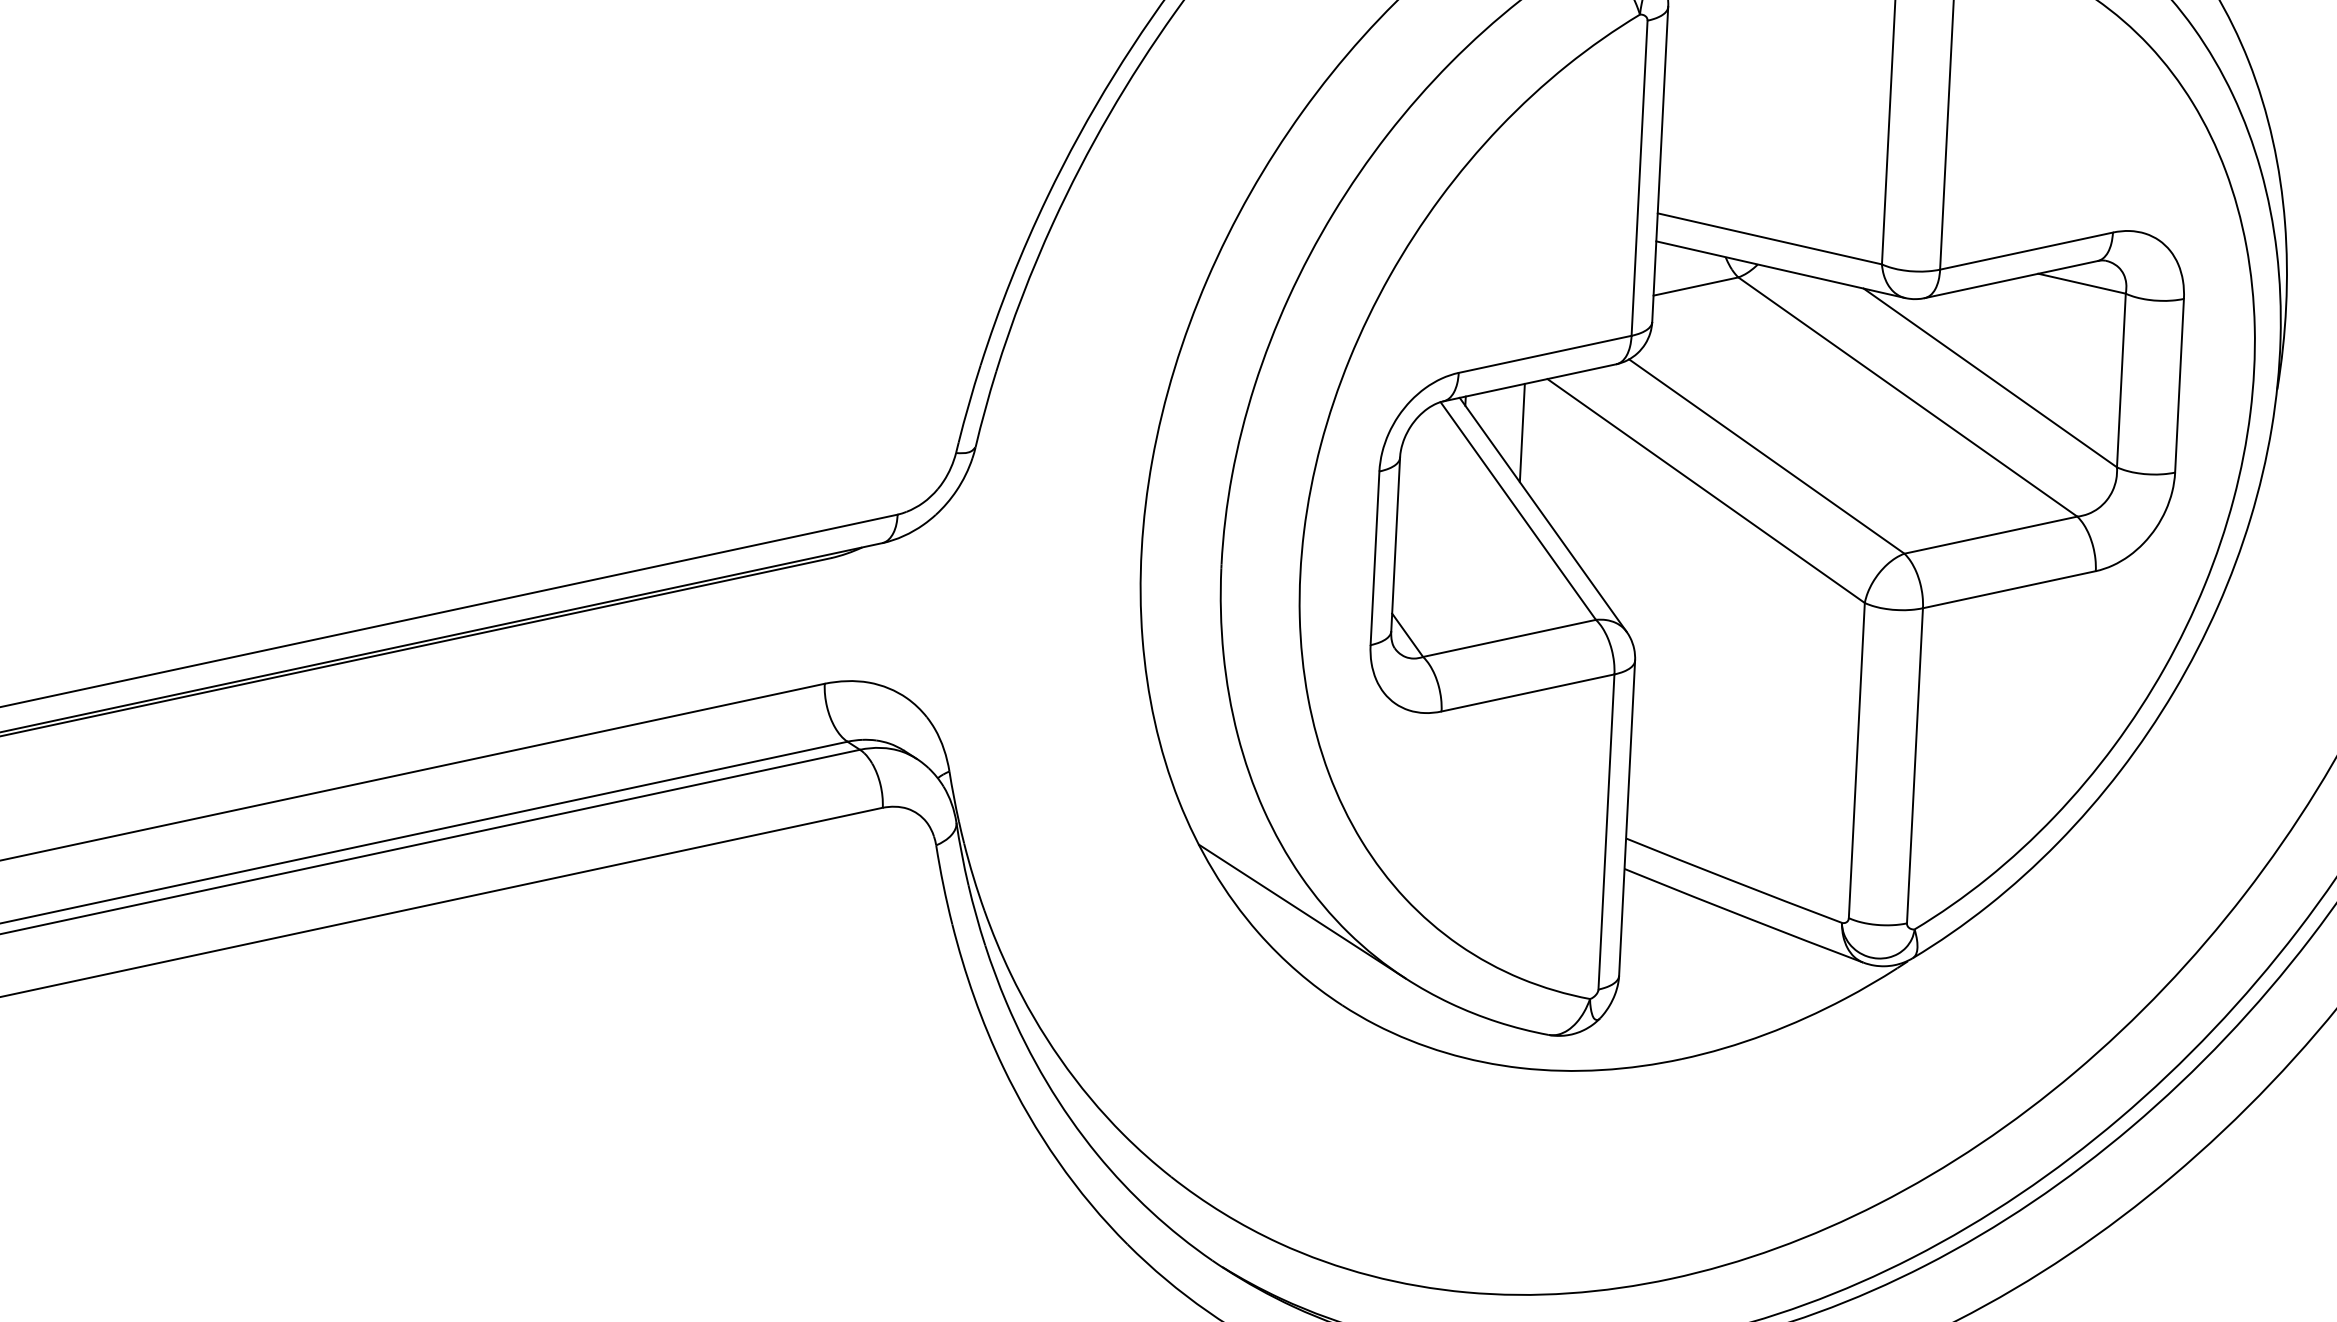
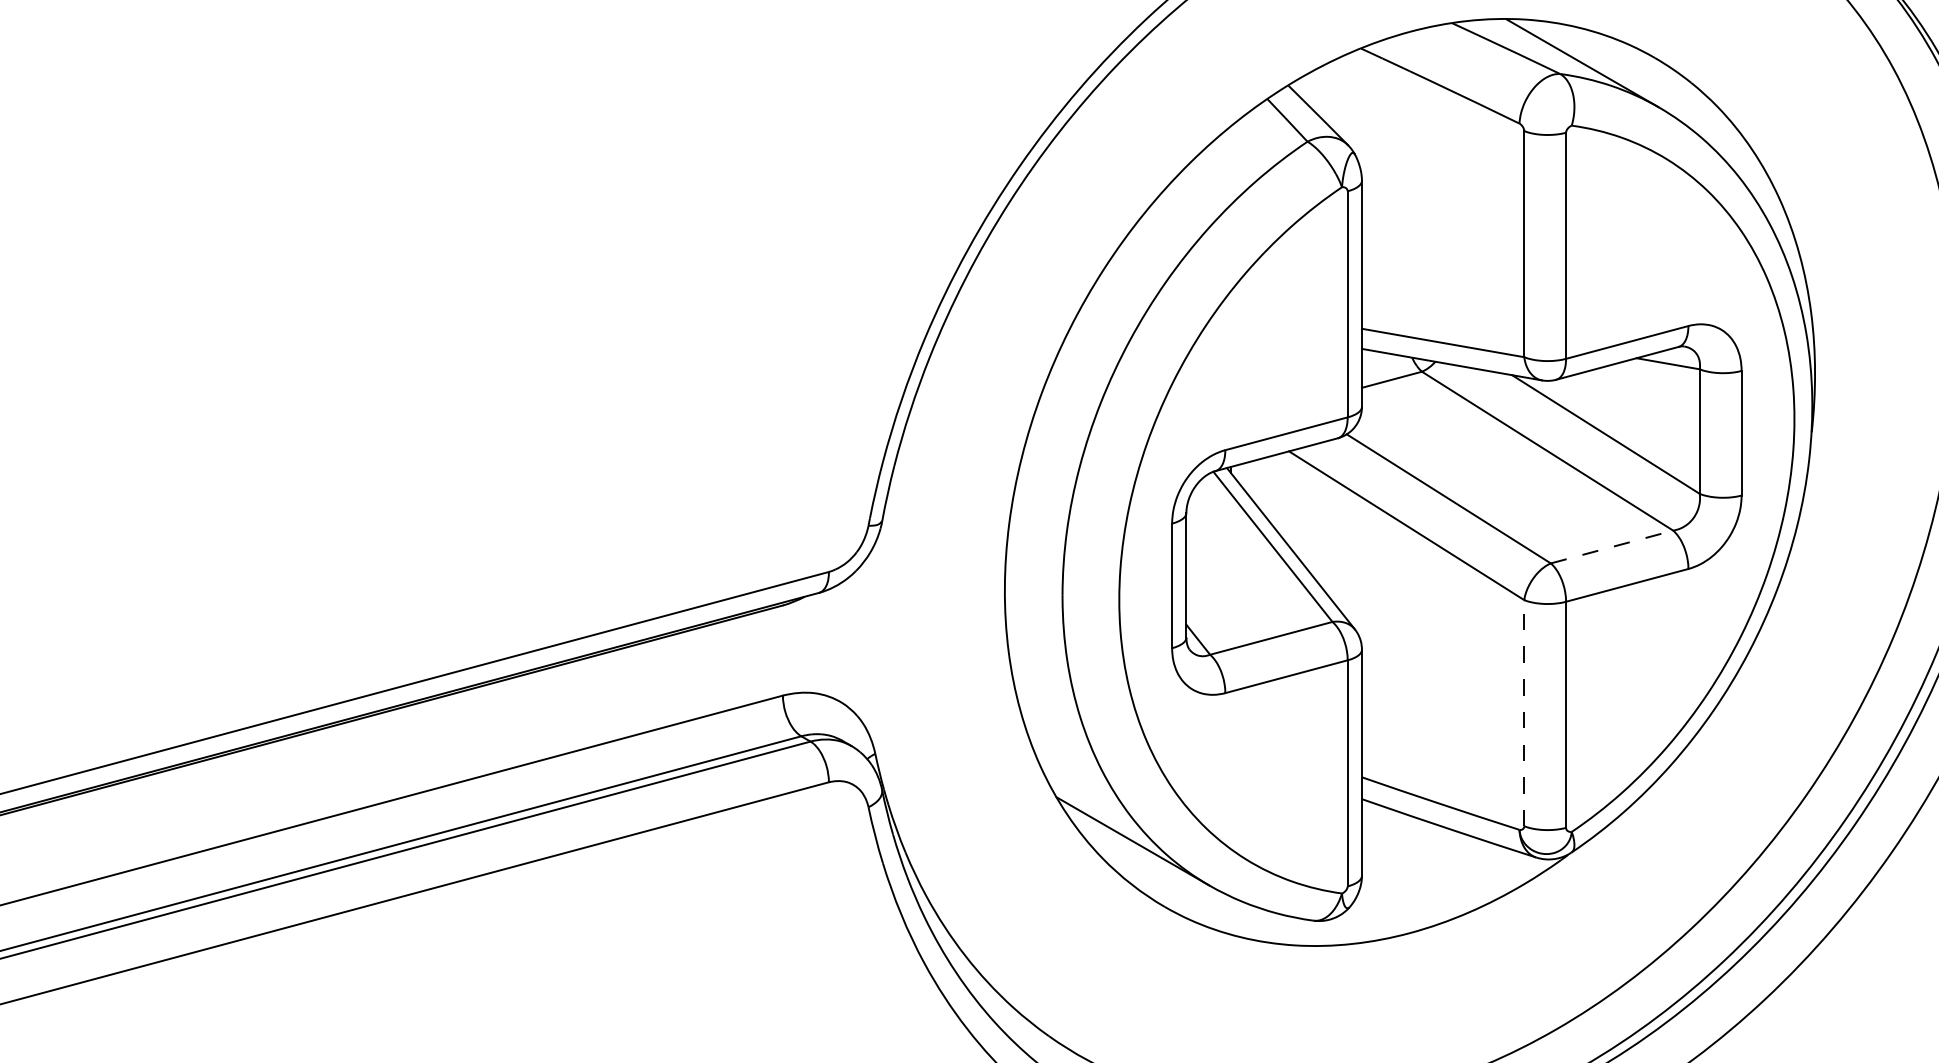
line: (1523, 432) -> (1273, 490), removed
line: (1991, 534) -> (1612, 546), solid -> dashed
line: (1857, 759) -> (1524, 712), solid -> dashed

